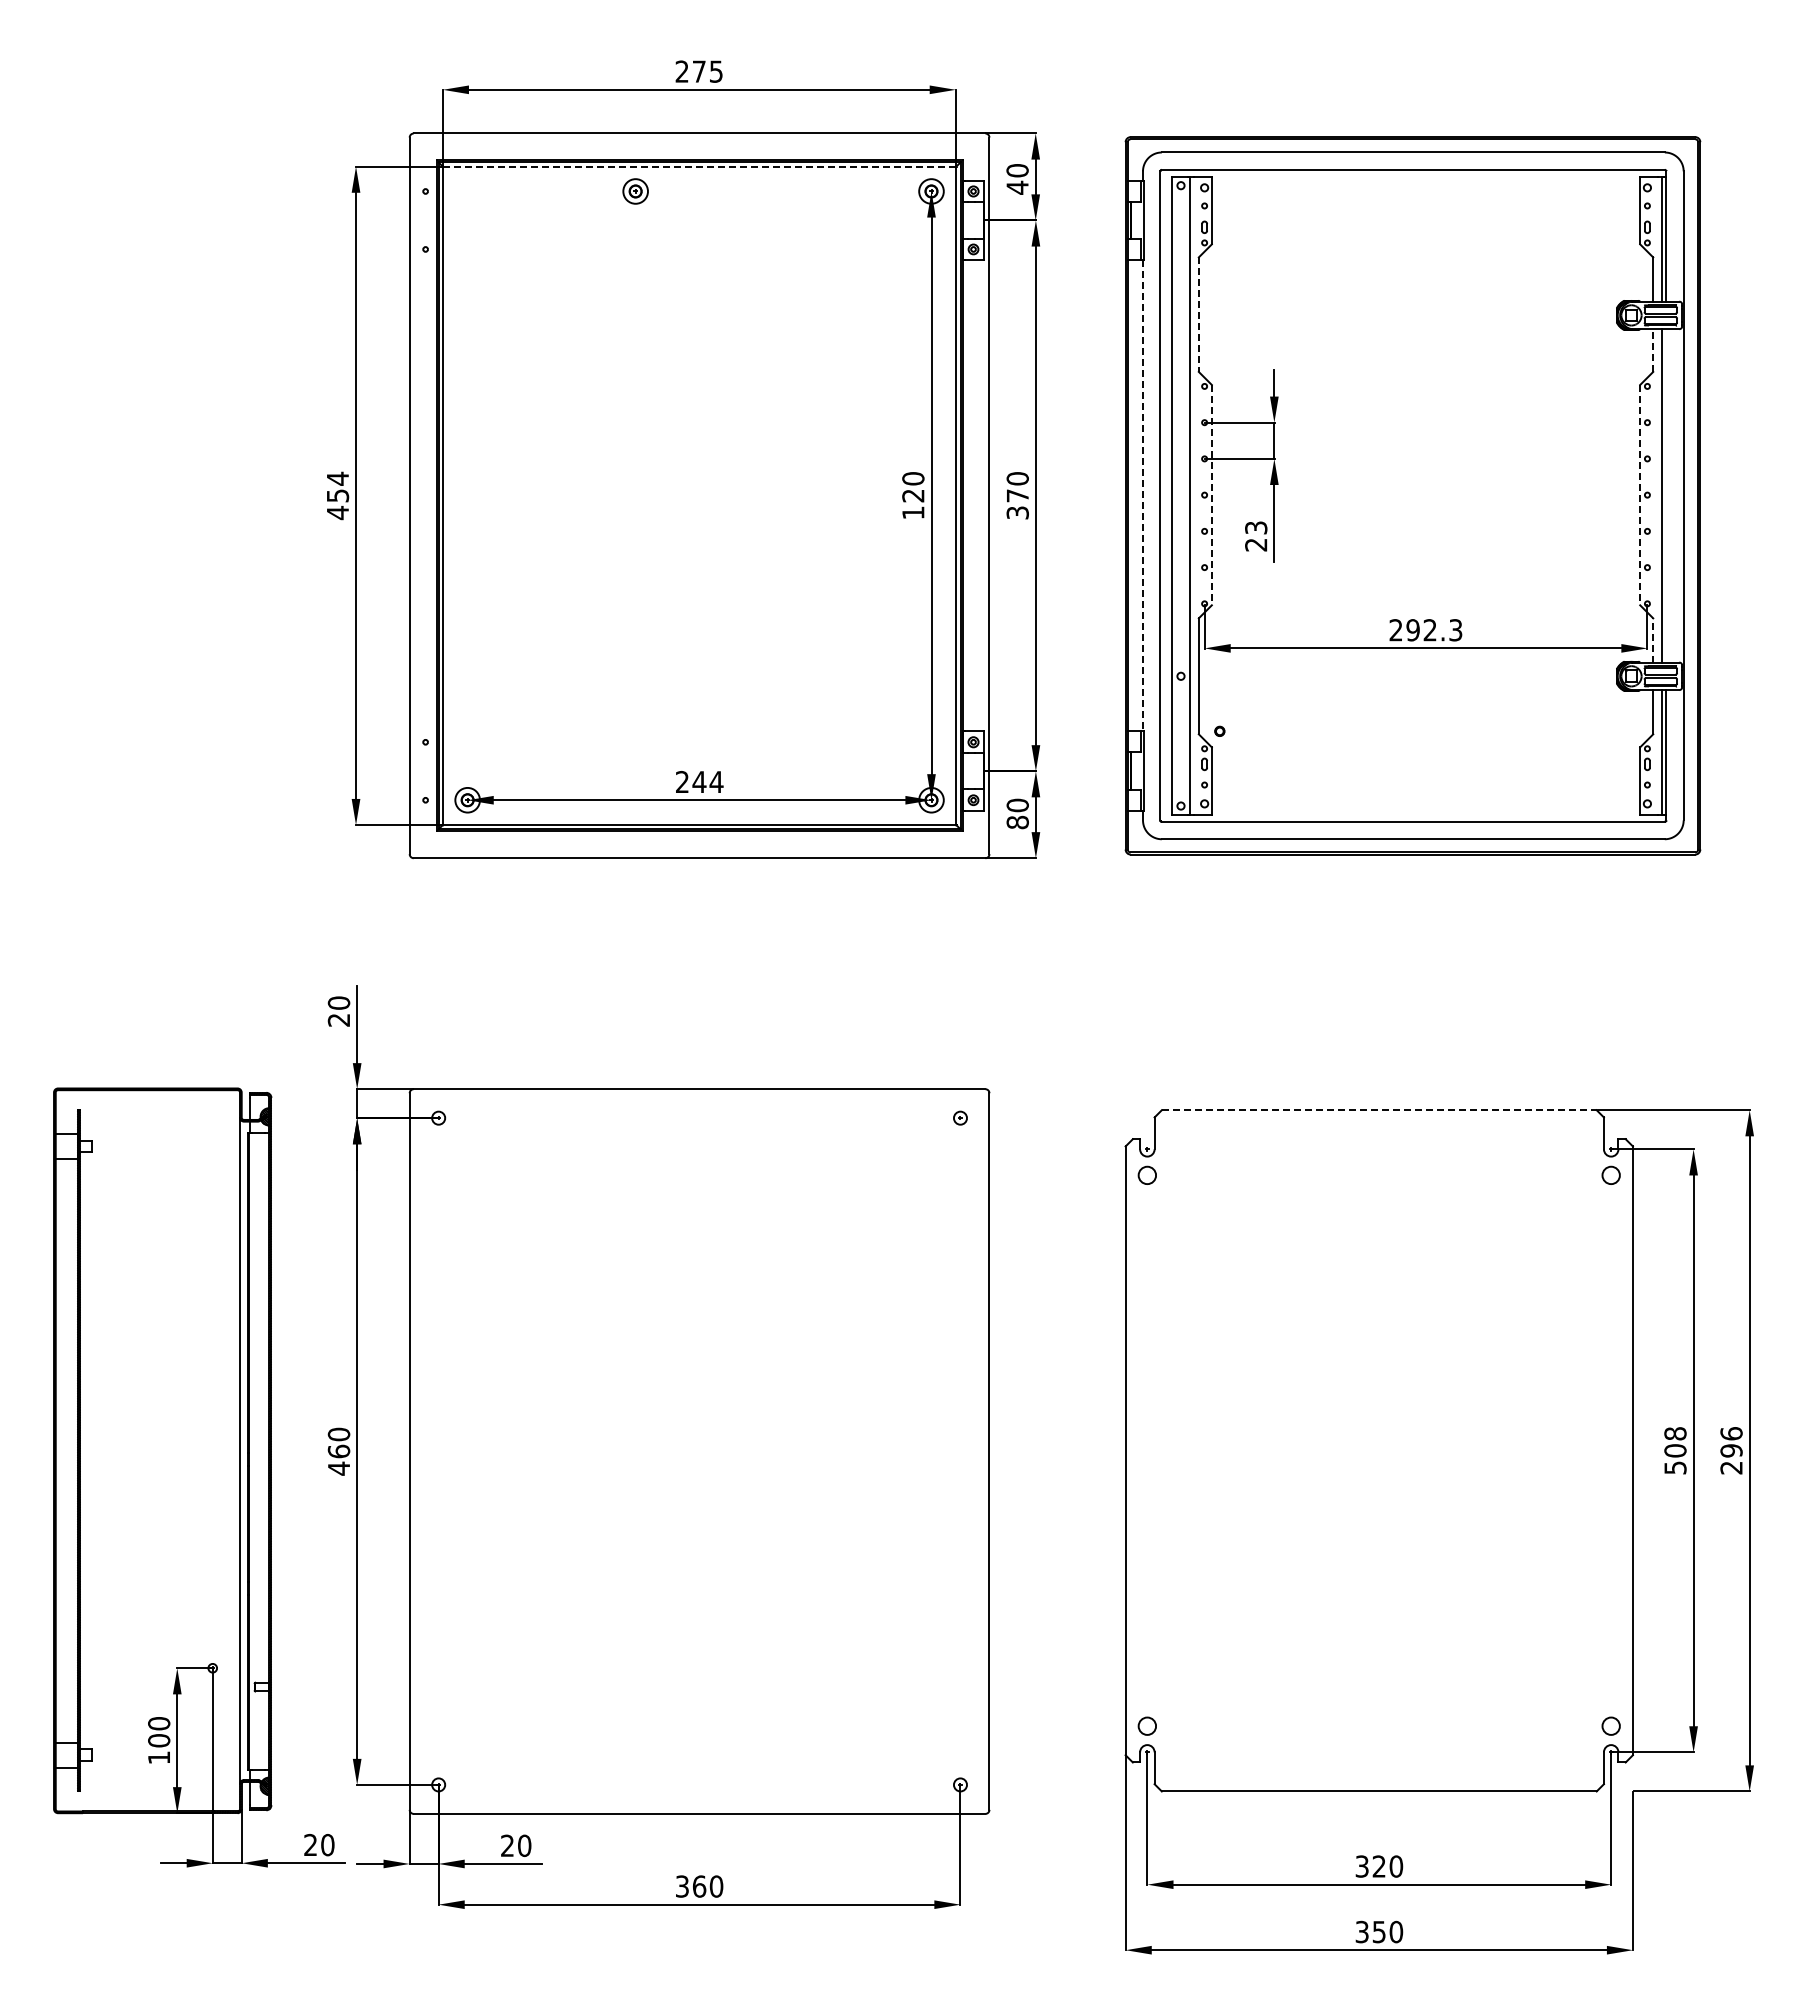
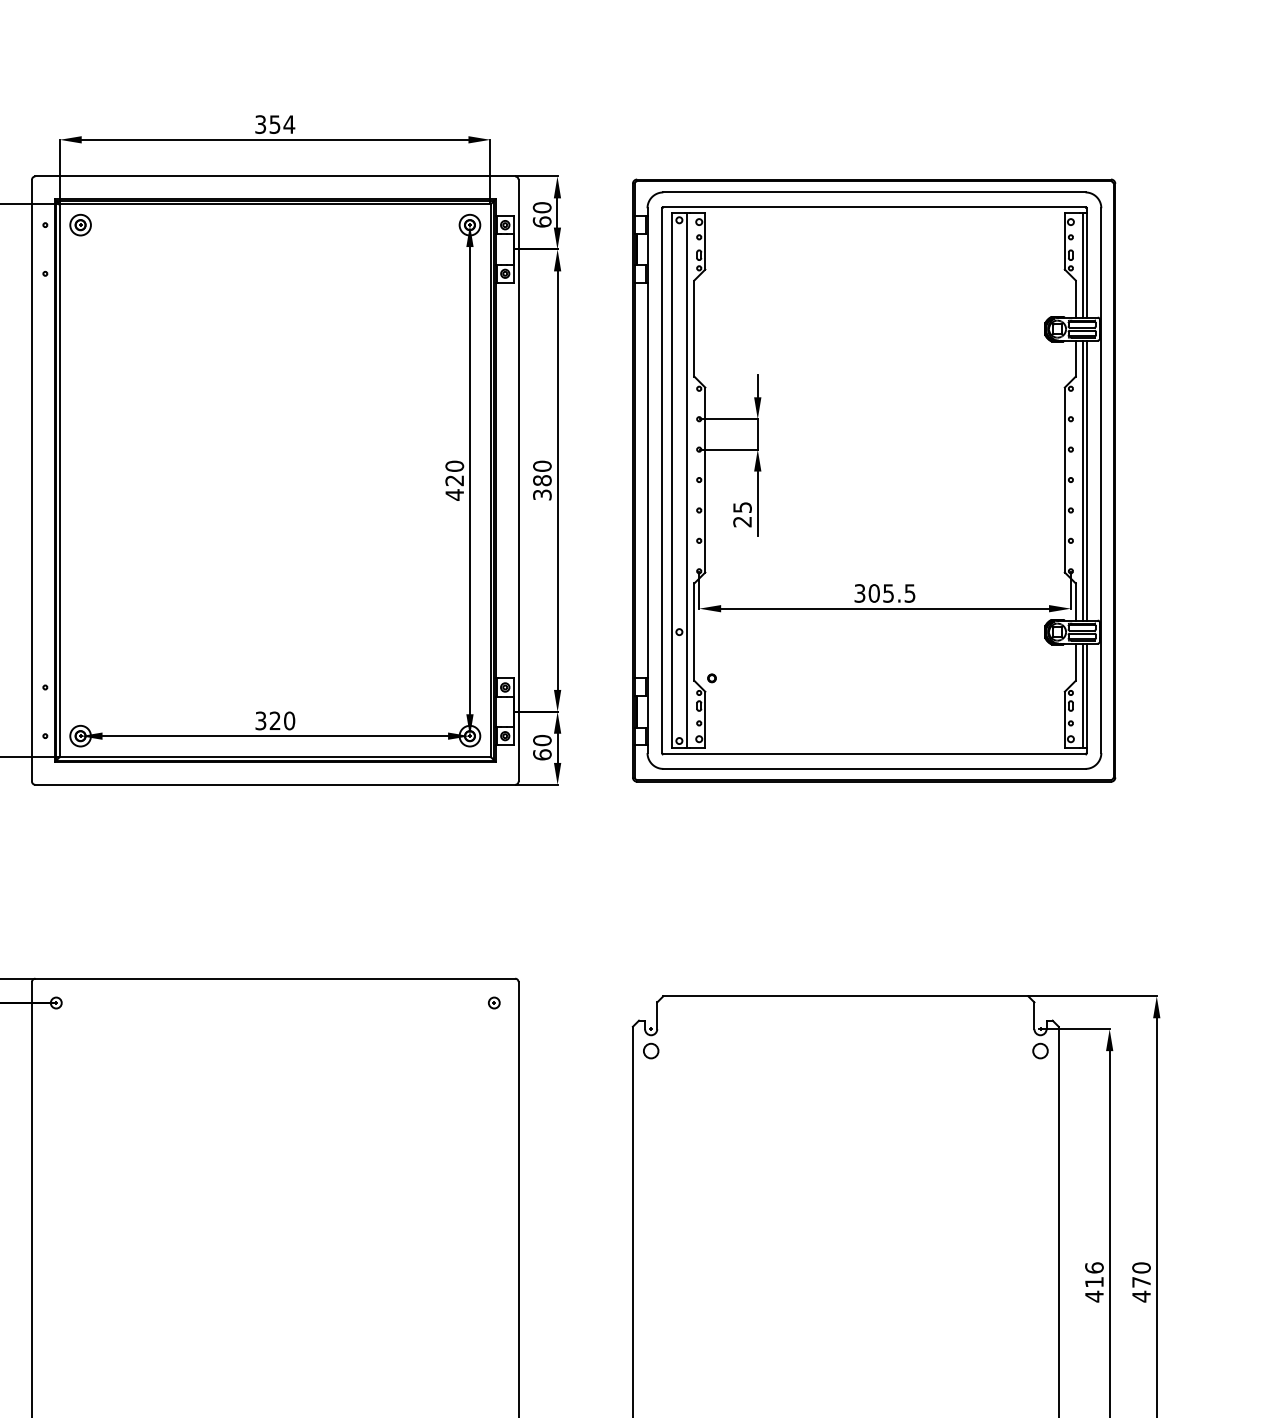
text: (699, 71) -> (275, 124), 275 -> 354
line: (699, 166) -> (275, 204), dashed -> solid
text: (1017, 187) -> (542, 221), 40 -> 60
part: (635, 191) -> (80, 225), moved
line: (1198, 315) -> (694, 329), dashed -> solid
line: (1653, 350) -> (1076, 358), dashed -> solid
text: (1017, 495) -> (542, 480), 370 -> 380
line: (1143, 495) -> (647, 480), dashed -> solid
line: (1211, 495) -> (705, 480), dashed -> solid
line: (1640, 495) -> (1065, 480), dashed -> solid
line: (1666, 495) -> (1086, 480), added
text: (913, 512) -> (454, 494), 120 -> 420
text: (1255, 527) -> (741, 507), 23 -> 25
text: (1425, 630) -> (884, 593), 292.3 -> 305.5
line: (1653, 639) -> (1076, 601), dashed -> solid
text: (699, 781) -> (275, 720), 244 -> 320
text: (1017, 822) -> (542, 754), 80 -> 60
line: (1379, 1110) -> (846, 996), dashed -> solid
text: (1675, 1451) -> (1094, 1282), 508 -> 416
text: (1731, 1451) -> (1141, 1282), 296 -> 470

